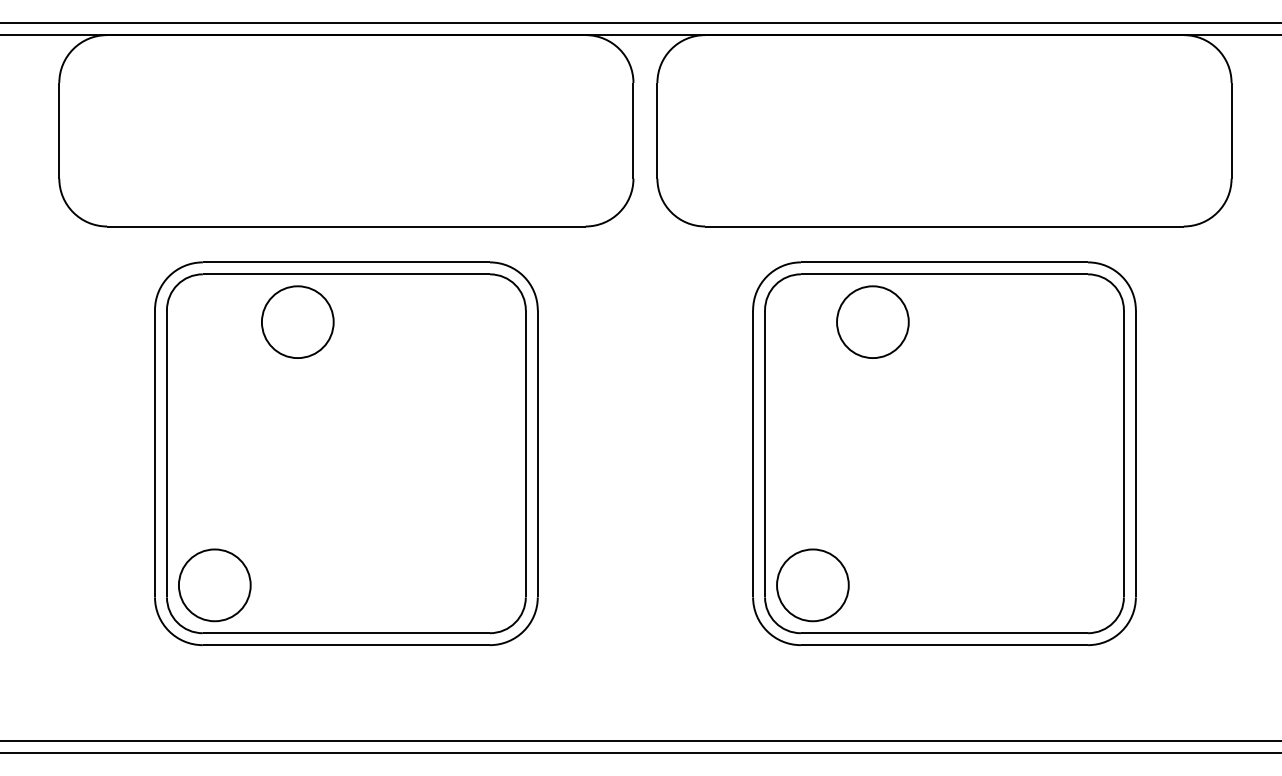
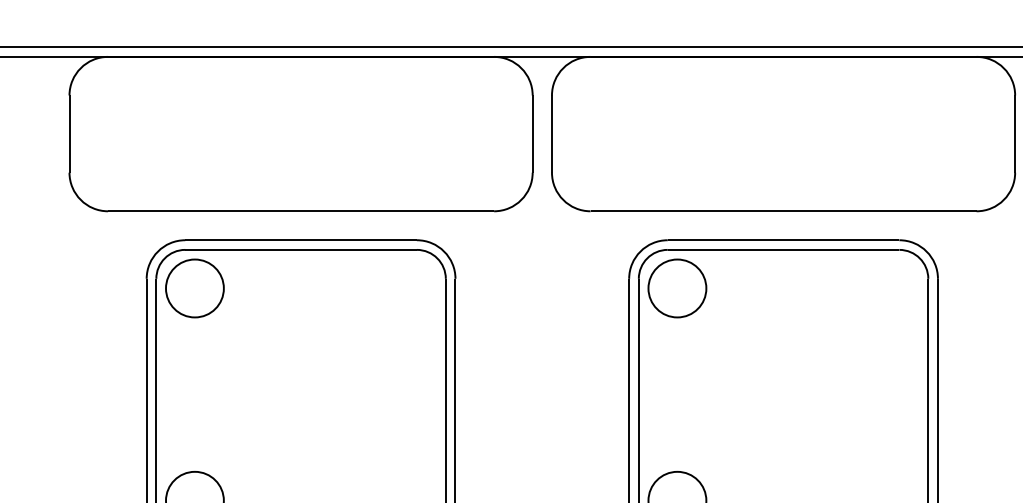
part: (297, 321) -> (194, 287), moved
part: (872, 321) -> (677, 287), moved

